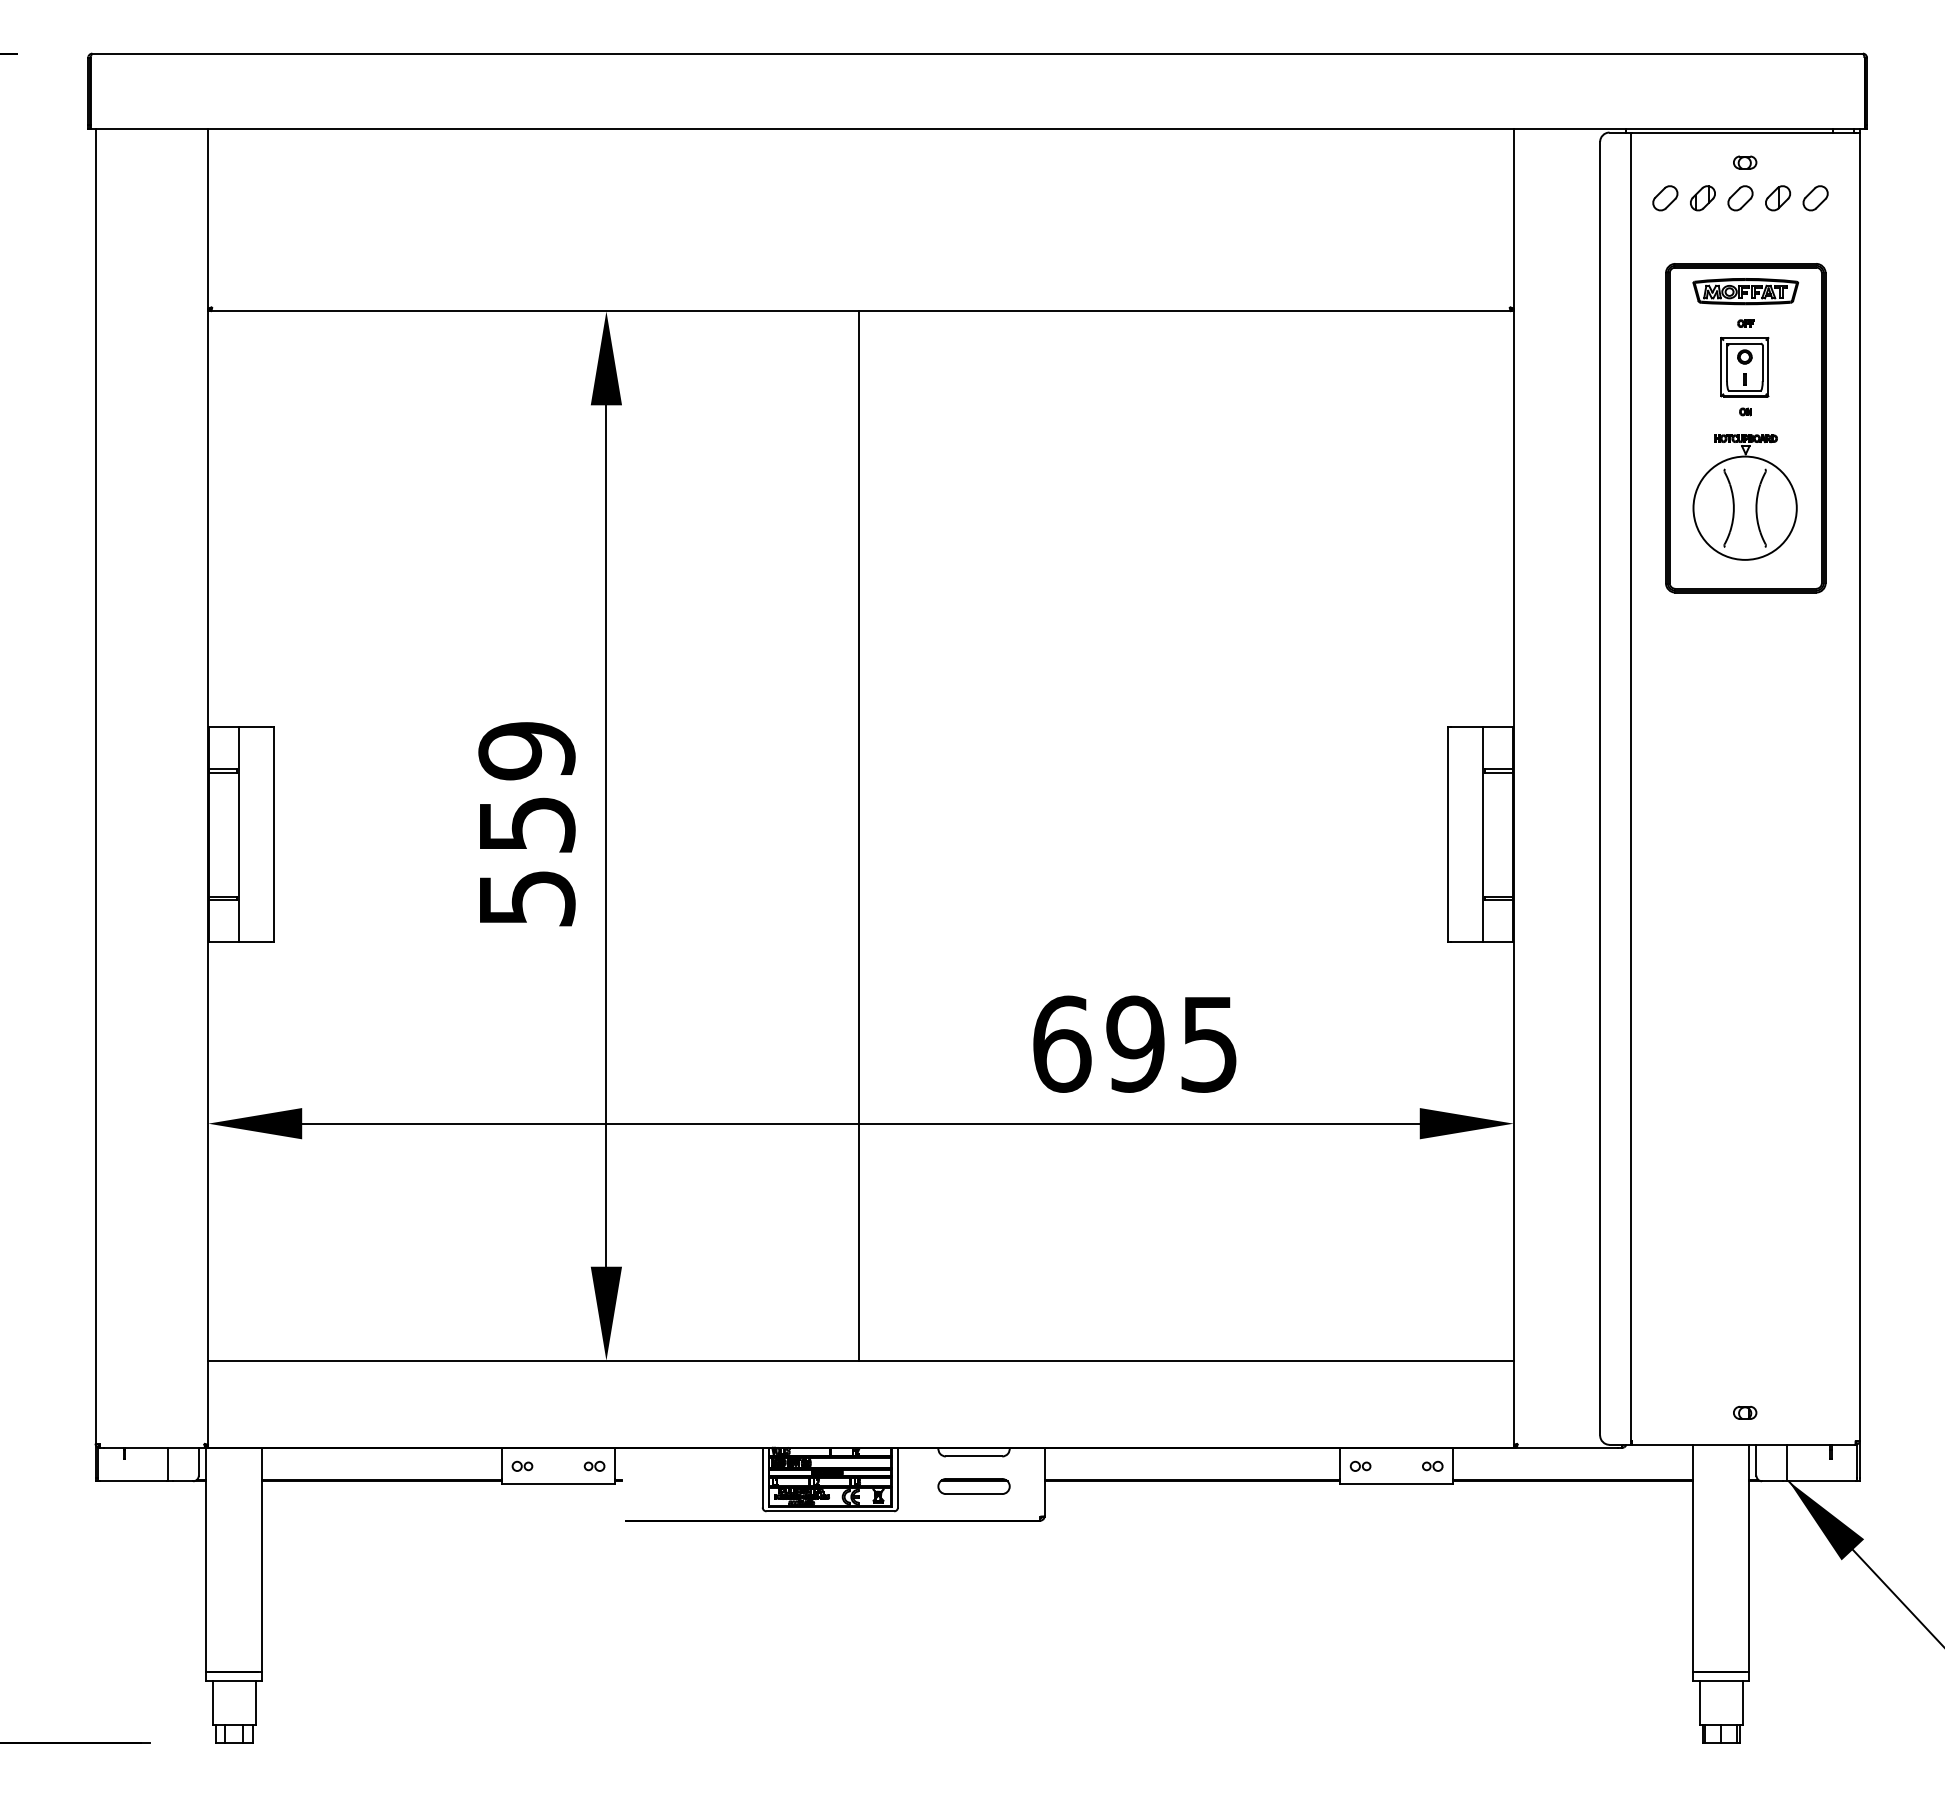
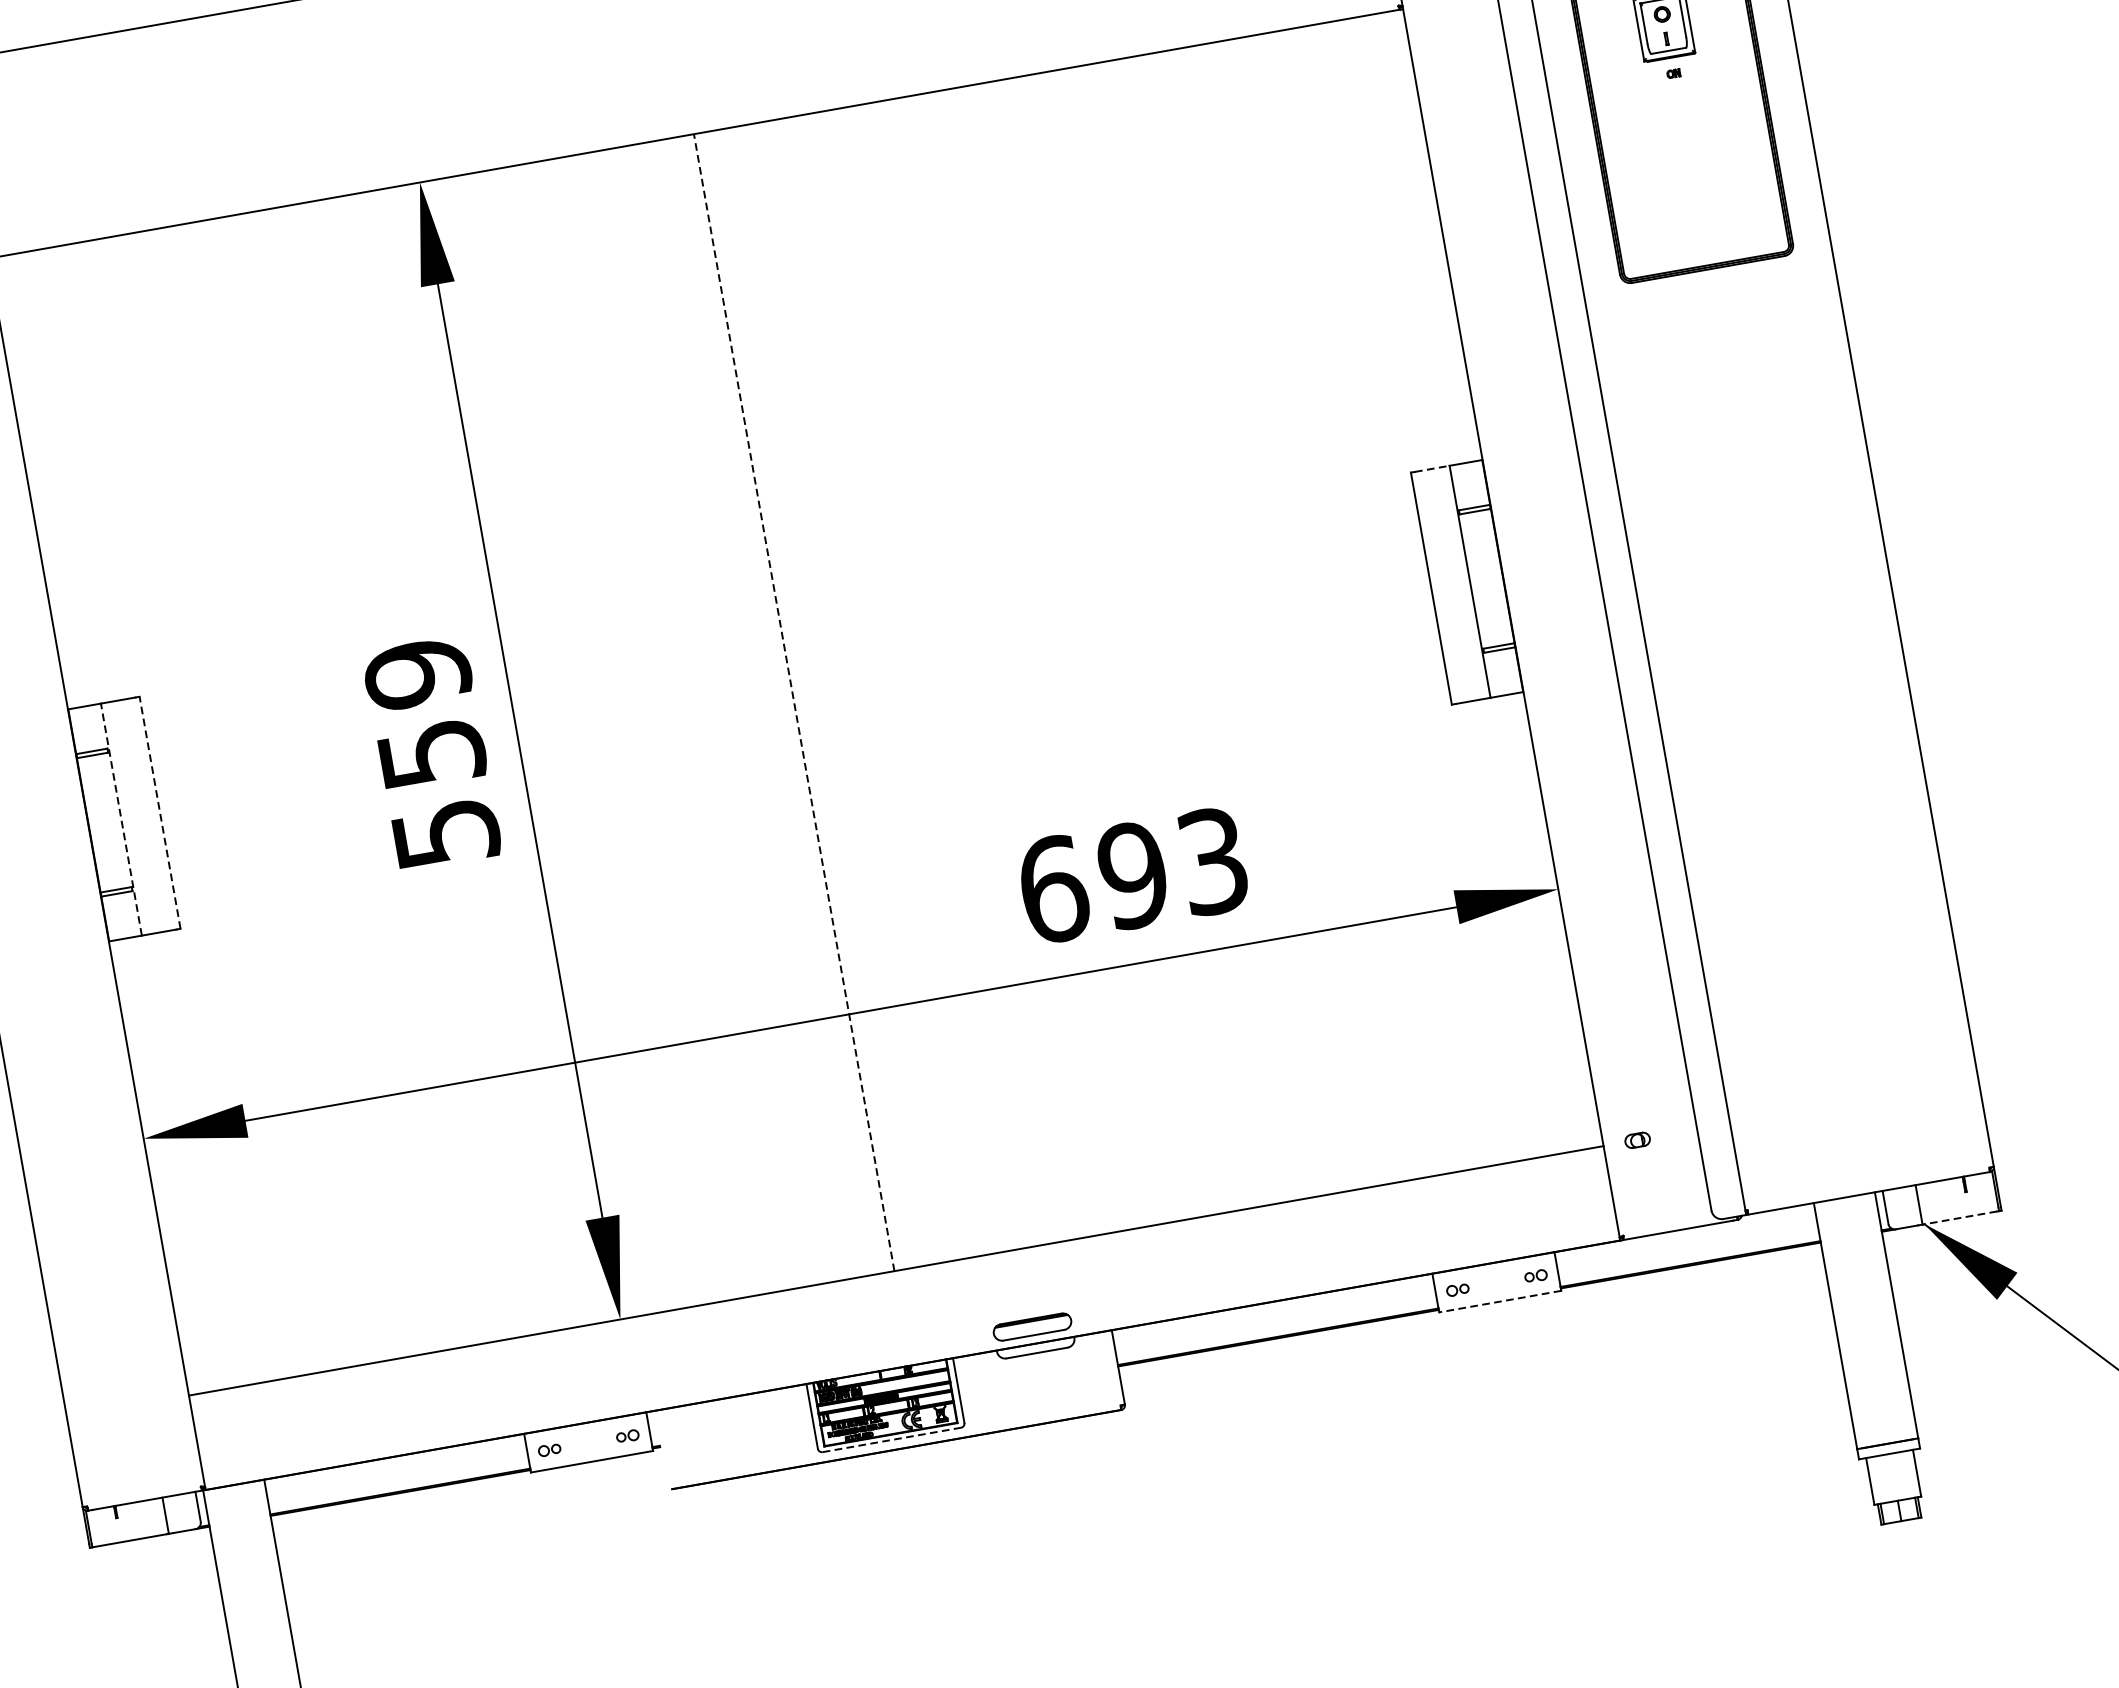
part: (1744, 497) -> (1688, 166), removed
line: (1467, 727) -> (1432, 468), solid -> dashed
line: (238, 834) -> (121, 819), solid -> dashed
line: (274, 834) -> (160, 812), solid -> dashed
line: (859, 836) -> (794, 703), solid -> dashed
text: (1209, 1043) -> (1213, 860), 695 -> 693
part: (1745, 1412) -> (1637, 1139), moved
line: (1821, 1481) -> (1960, 1218), solid -> dashed
line: (1396, 1483) -> (1500, 1301), solid -> dashed
part: (973, 1486) -> (1031, 1327), moved
line: (830, 1511) -> (892, 1440), solid -> dashed

